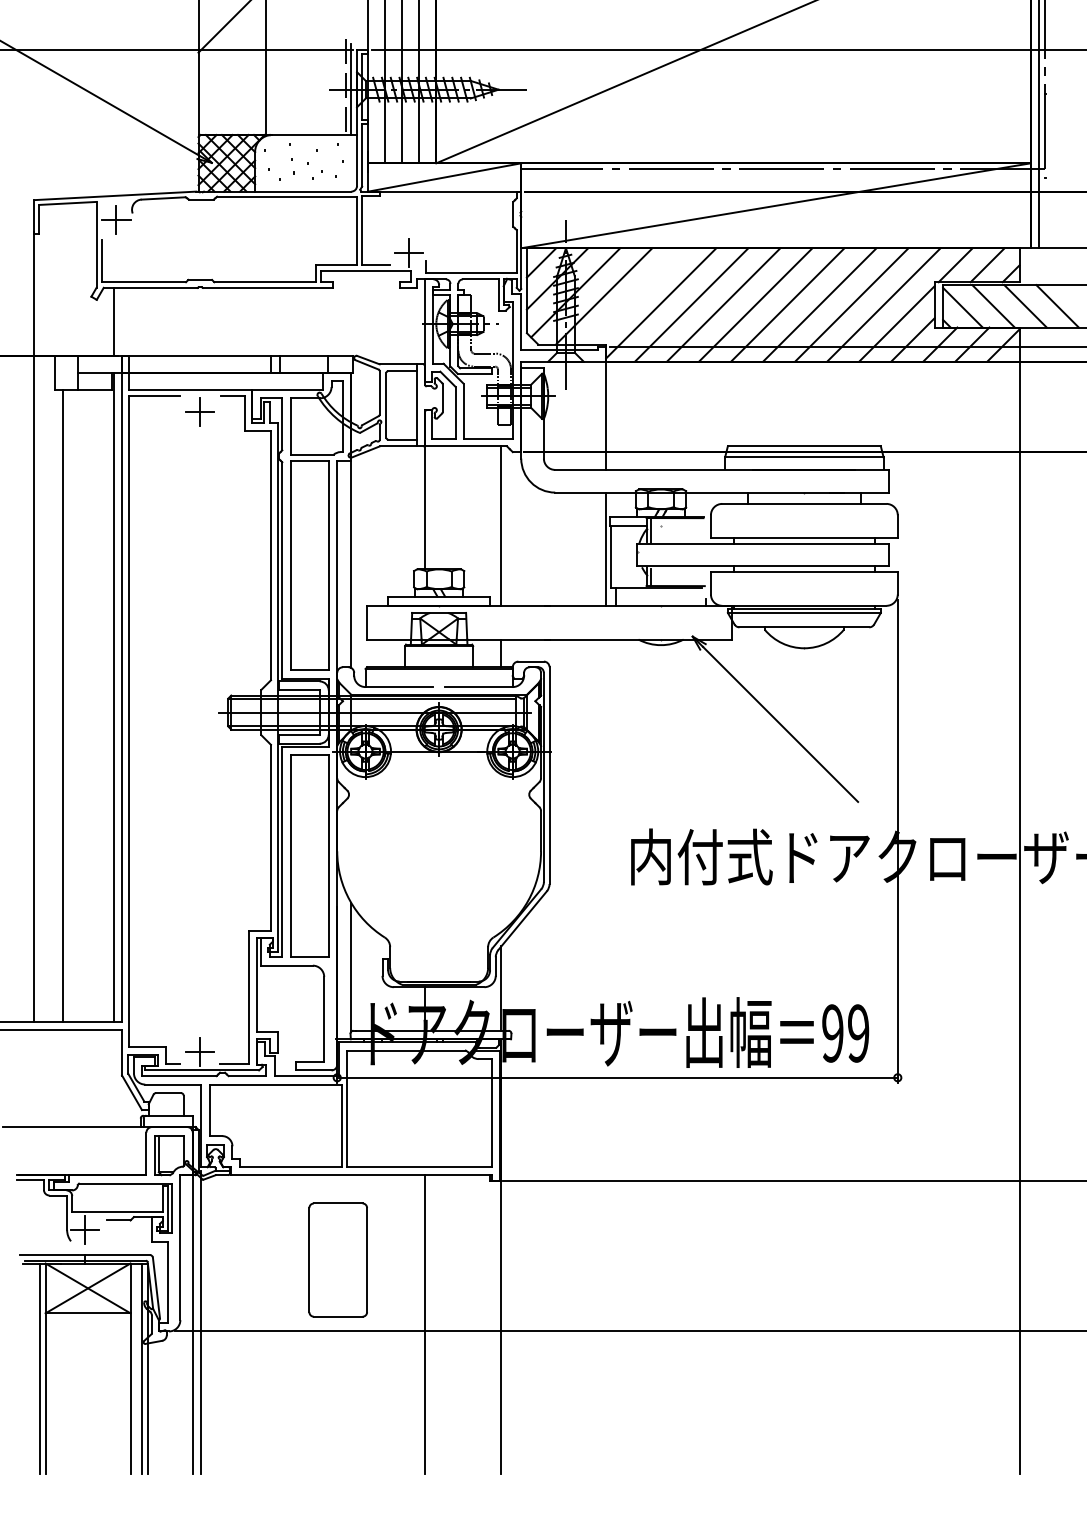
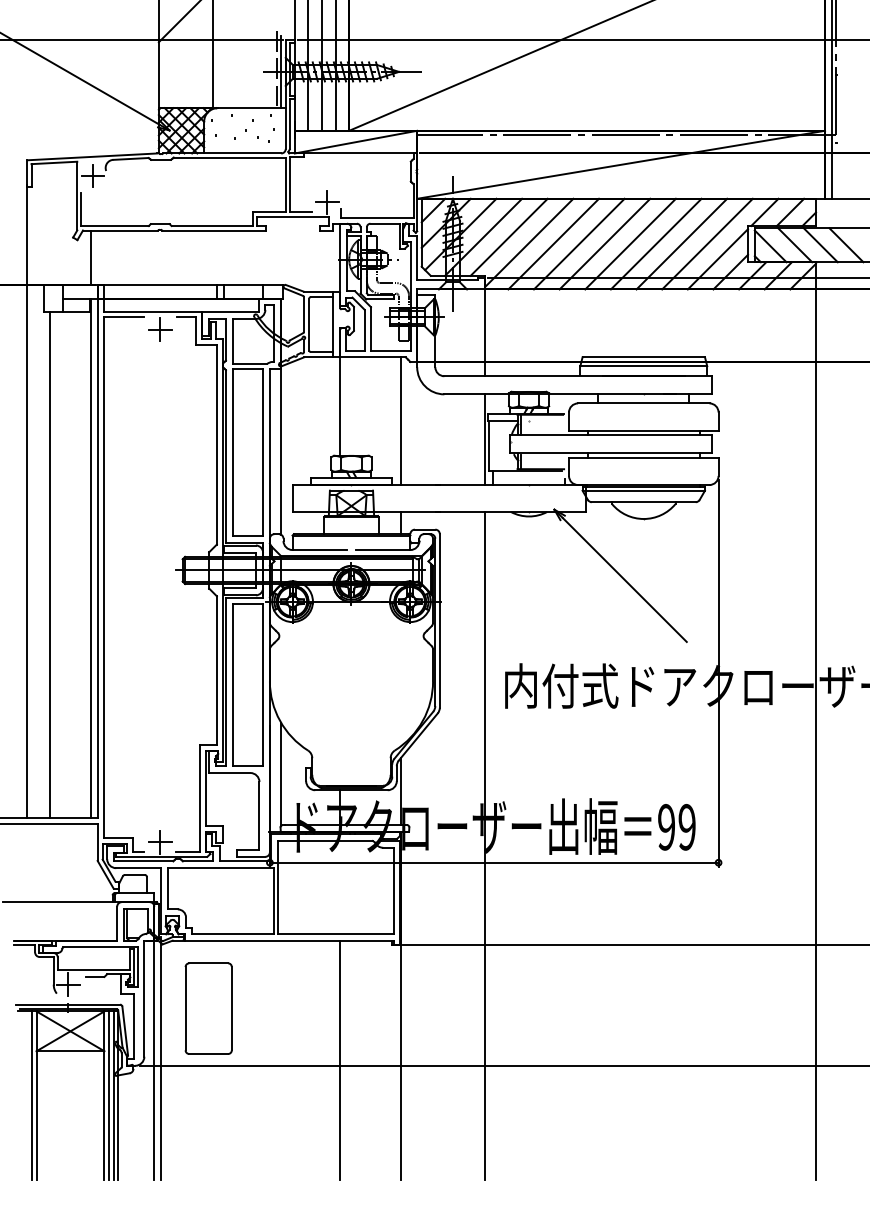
line: (635, 295) -> (508, 236), added
line: (606, 1056) -> (485, 845), added
part: (337, 1259) -> (208, 1008), moved
line: (136, 1368) -> (109, 1095), added

